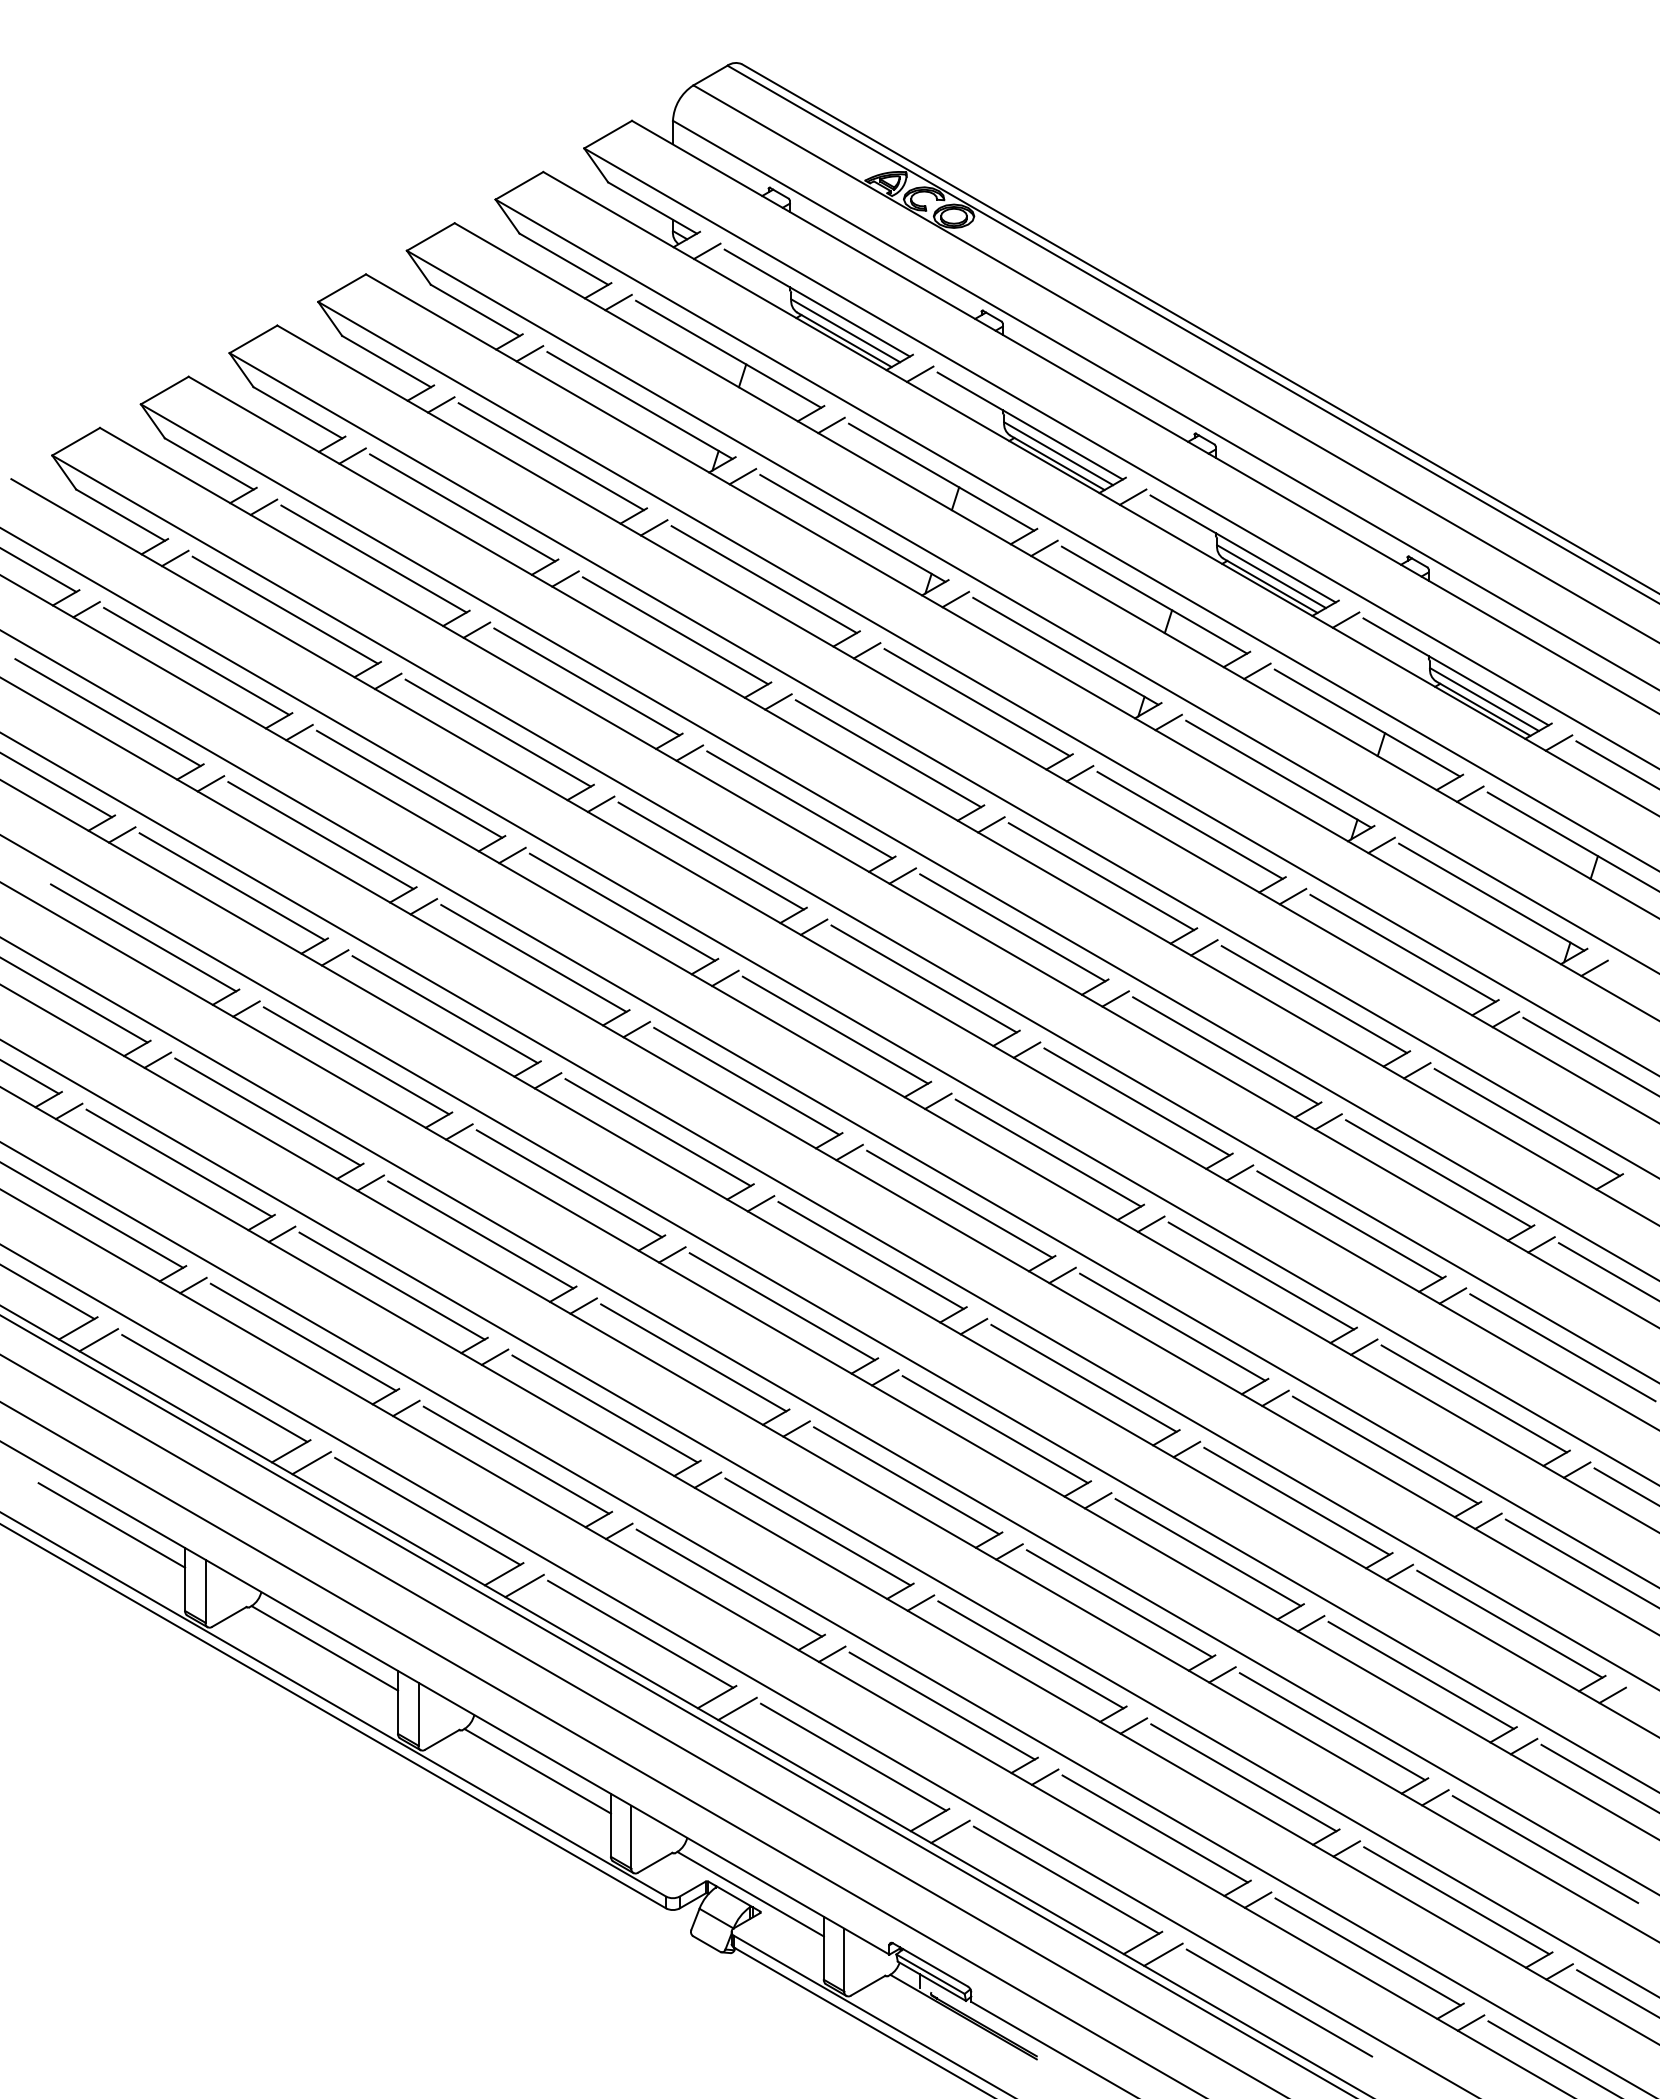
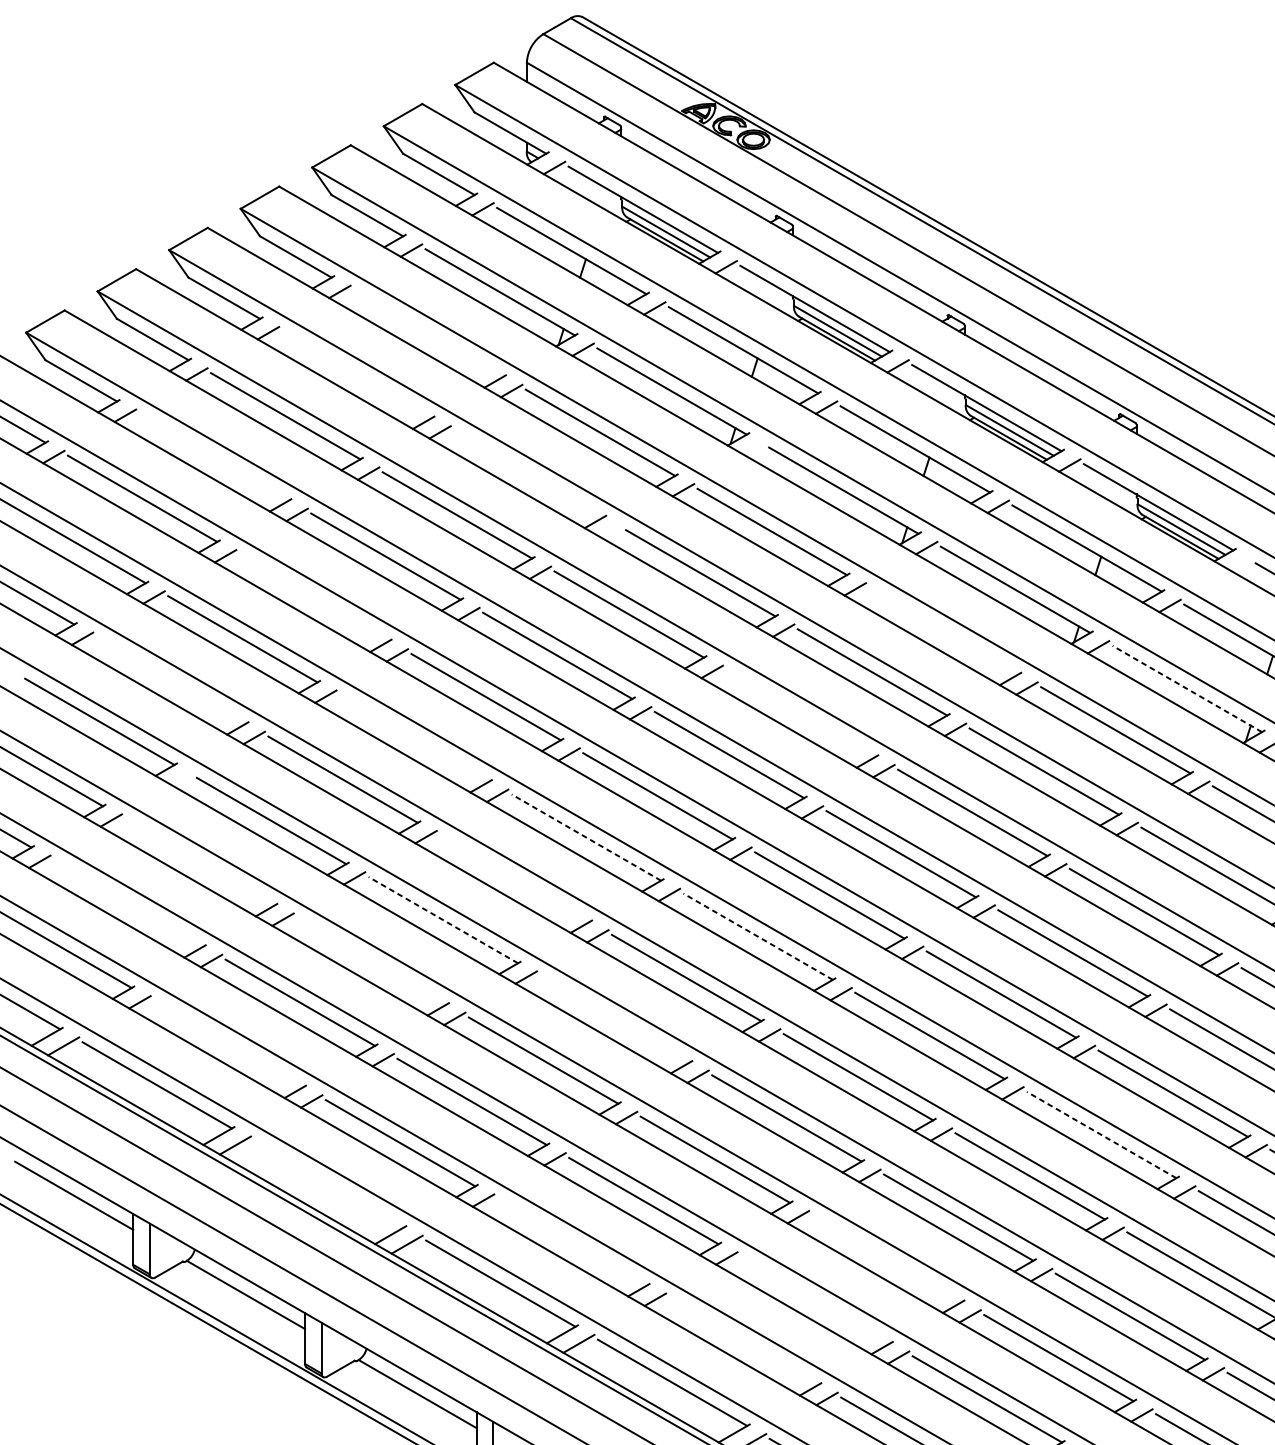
line: (550, 456) -> (428, 333), removed
line: (462, 507) -> (357, 374), removed
line: (955, 599) -> (754, 448), removed
line: (284, 609) -> (213, 456), removed
line: (675, 630) -> (528, 473), removed
line: (778, 701) -> (611, 531), removed
line: (1558, 742) -> (1241, 564), removed
line: (409, 783) -> (314, 597), removed
line: (1189, 824) -> (943, 630), removed
line: (231, 886) -> (170, 680), removed
line: (1491, 897) -> (1187, 689), solid -> dashed
line: (1012, 927) -> (800, 713), removed
line: (533, 957) -> (414, 737), removed
line: (246, 1008) -> (182, 778), removed
line: (746, 1081) -> (586, 837), solid -> dashed
line: (267, 1111) -> (199, 861), removed
line: (657, 1132) -> (514, 878), removed
line: (178, 1162) -> (127, 903), removed
line: (569, 1183) -> (443, 919), solid -> dashed
line: (959, 1204) -> (758, 936), solid -> dashed
line: (480, 1234) -> (371, 961), removed
line: (782, 1306) -> (615, 1019), removed
line: (303, 1336) -> (228, 1043), removed
line: (1385, 1450) -> (1101, 1135), solid -> dashed
line: (427, 1510) -> (328, 1183), removed
line: (728, 1582) -> (571, 1241), removed
line: (1119, 1603) -> (887, 1258), removed
line: (1030, 1654) -> (815, 1299), removed
line: (941, 1705) -> (743, 1341), removed

